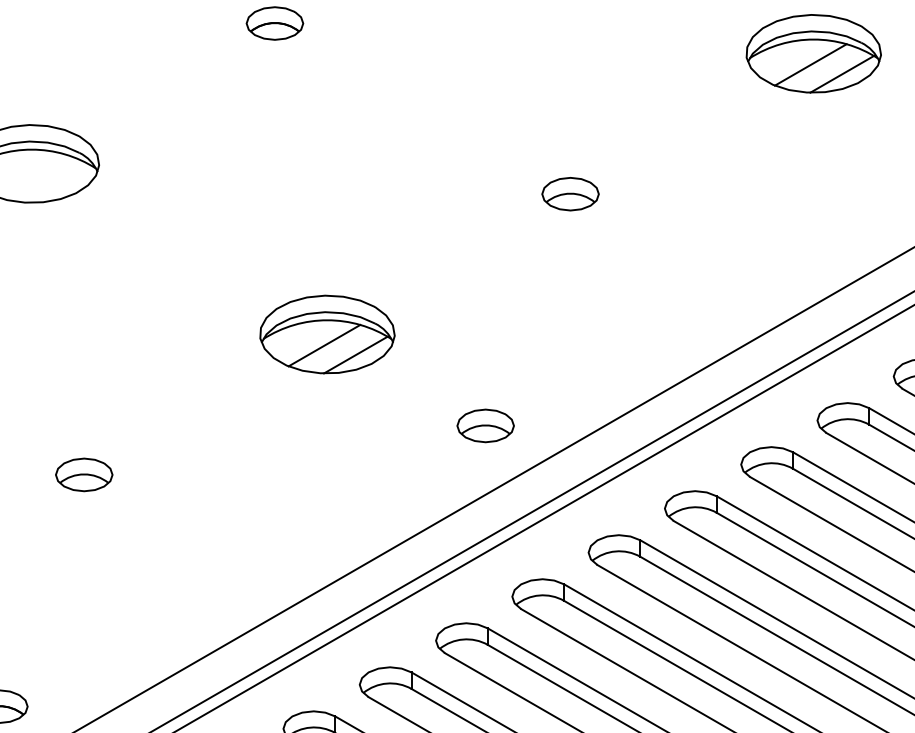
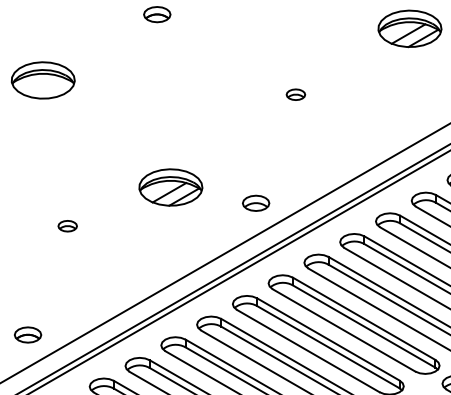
part: (569, 193) -> (295, 94), size x0.7
part: (326, 334) -> (170, 187), moved
part: (83, 473) -> (67, 225), size x0.7

